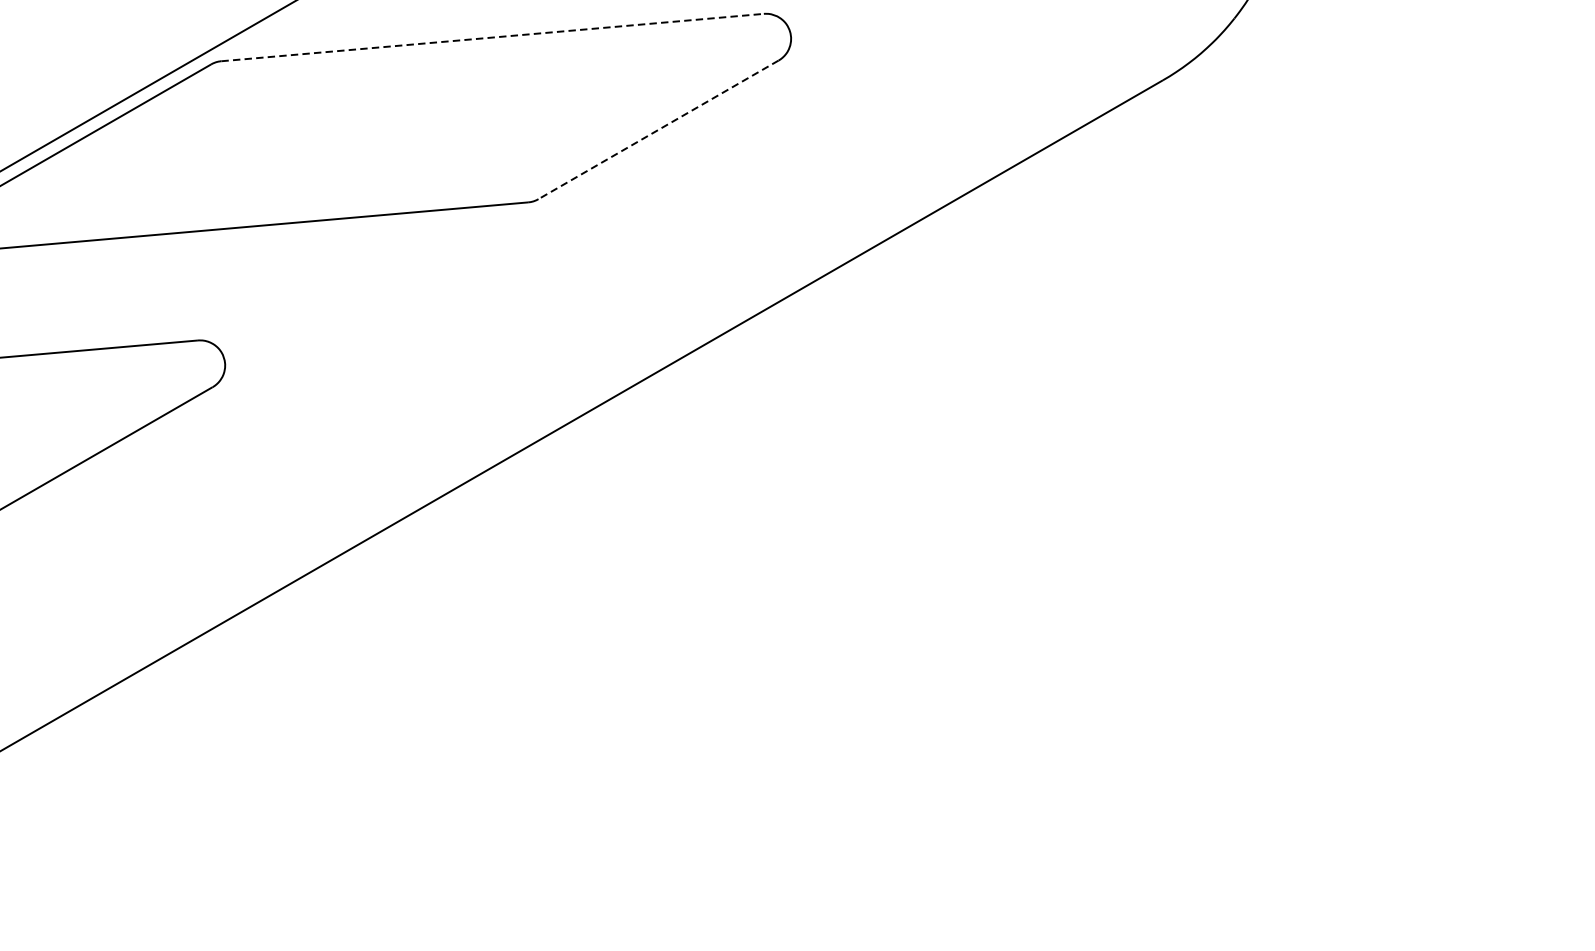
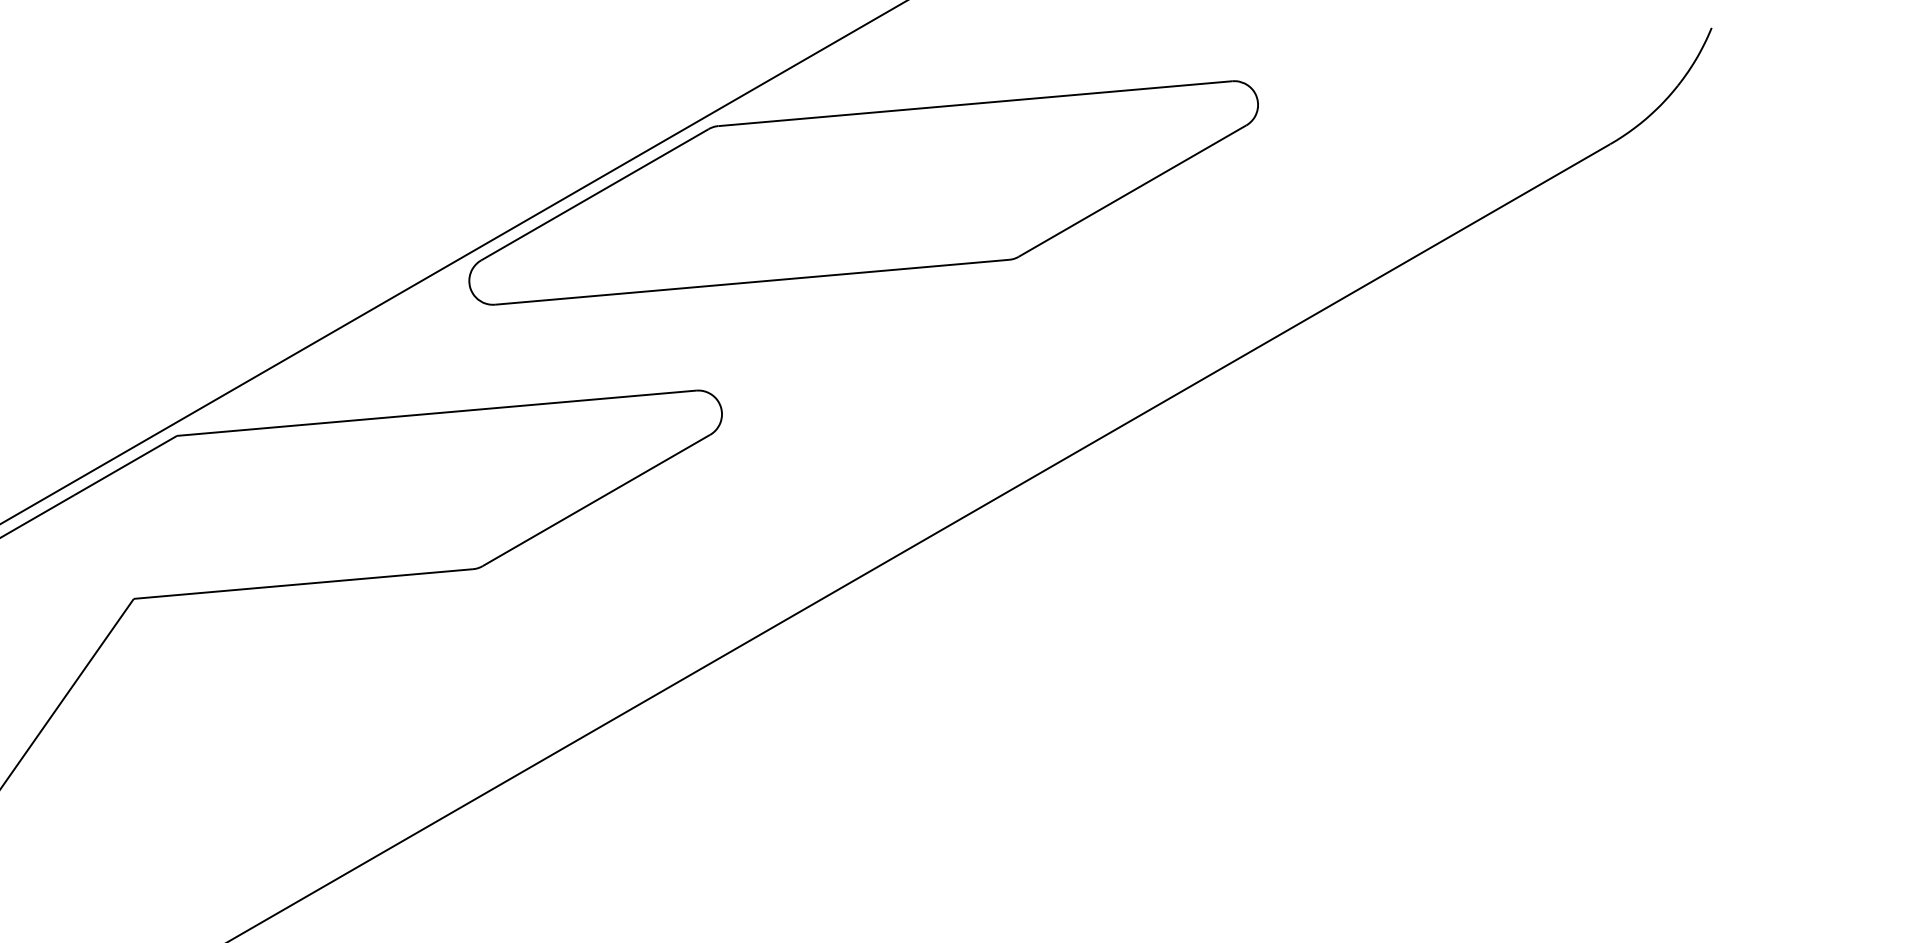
line: (492, 37) -> (975, 103), dashed -> solid
line: (658, 130) -> (1132, 191), dashed -> solid

